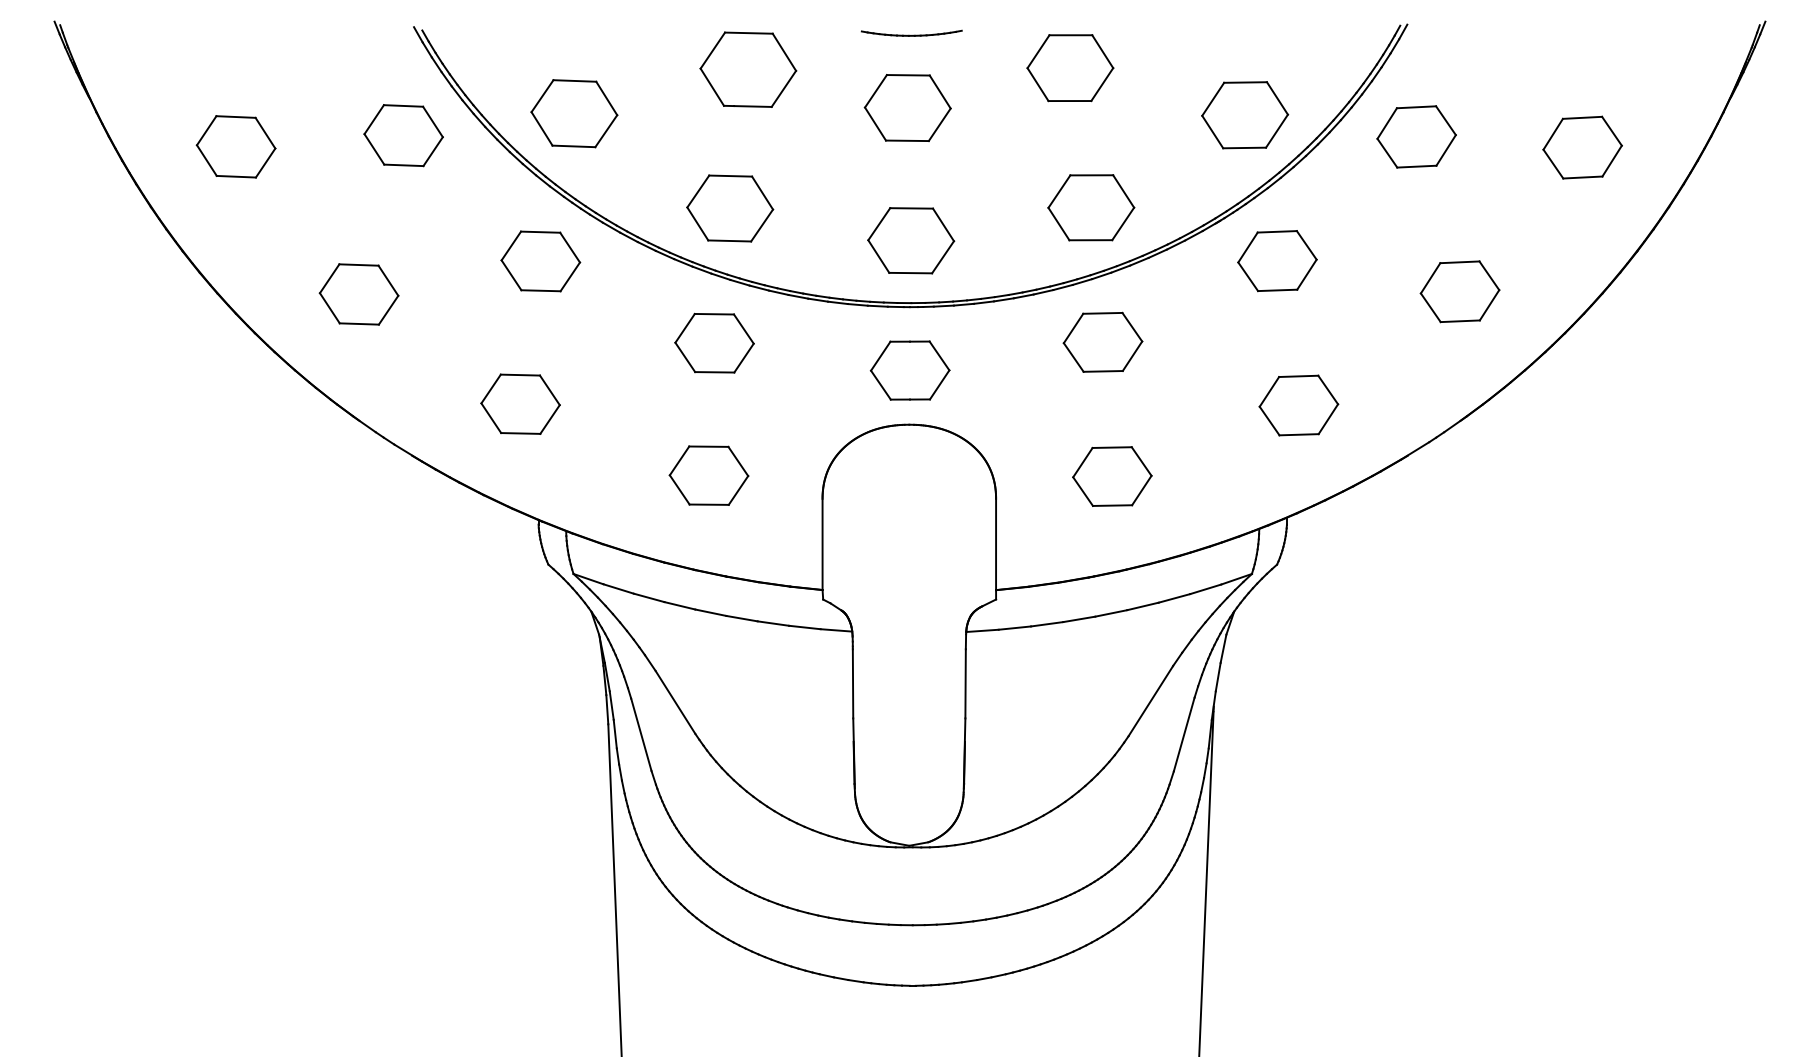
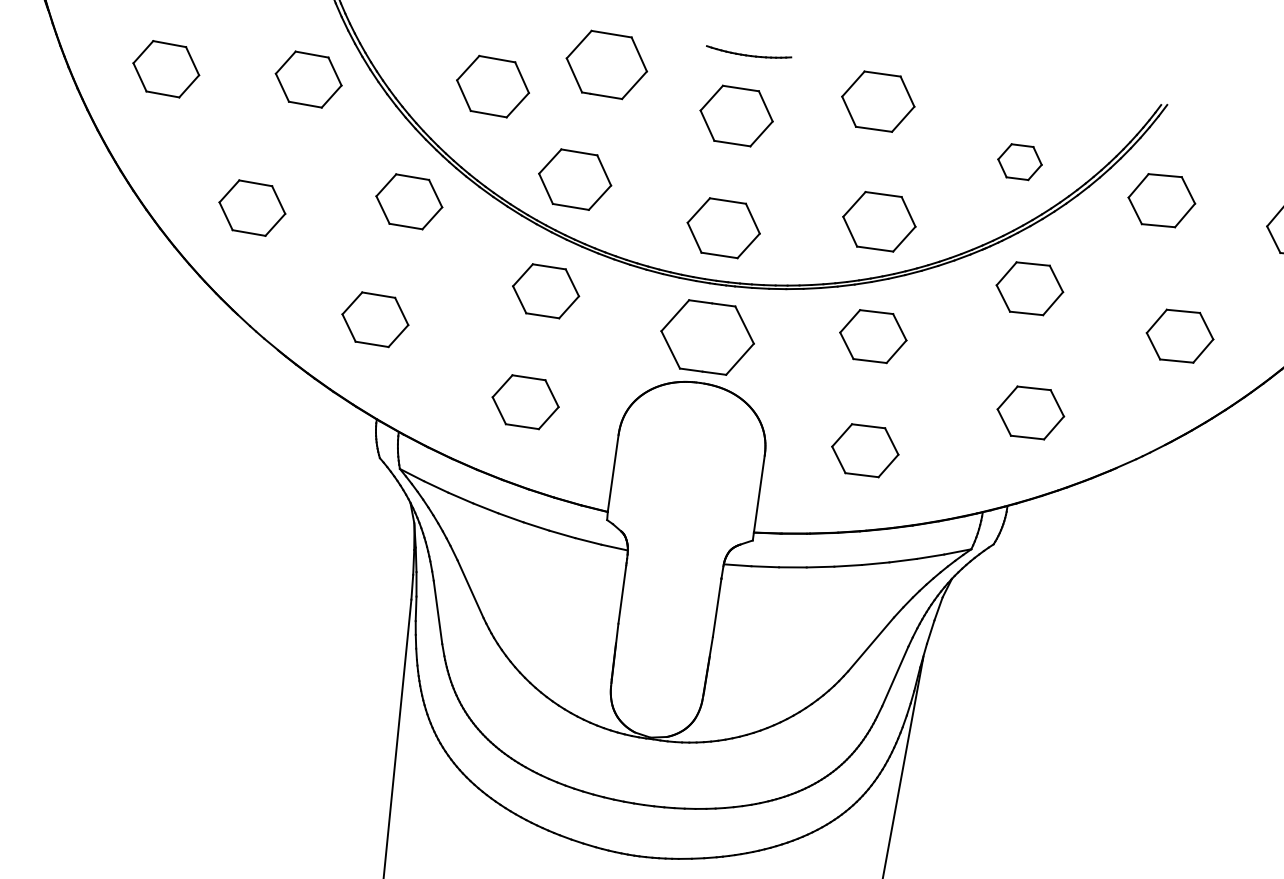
part: (574, 113) -> (493, 86), moved
part: (1245, 115) -> (1020, 162), size x0.6
part: (909, 370) -> (706, 337), size x1.4

